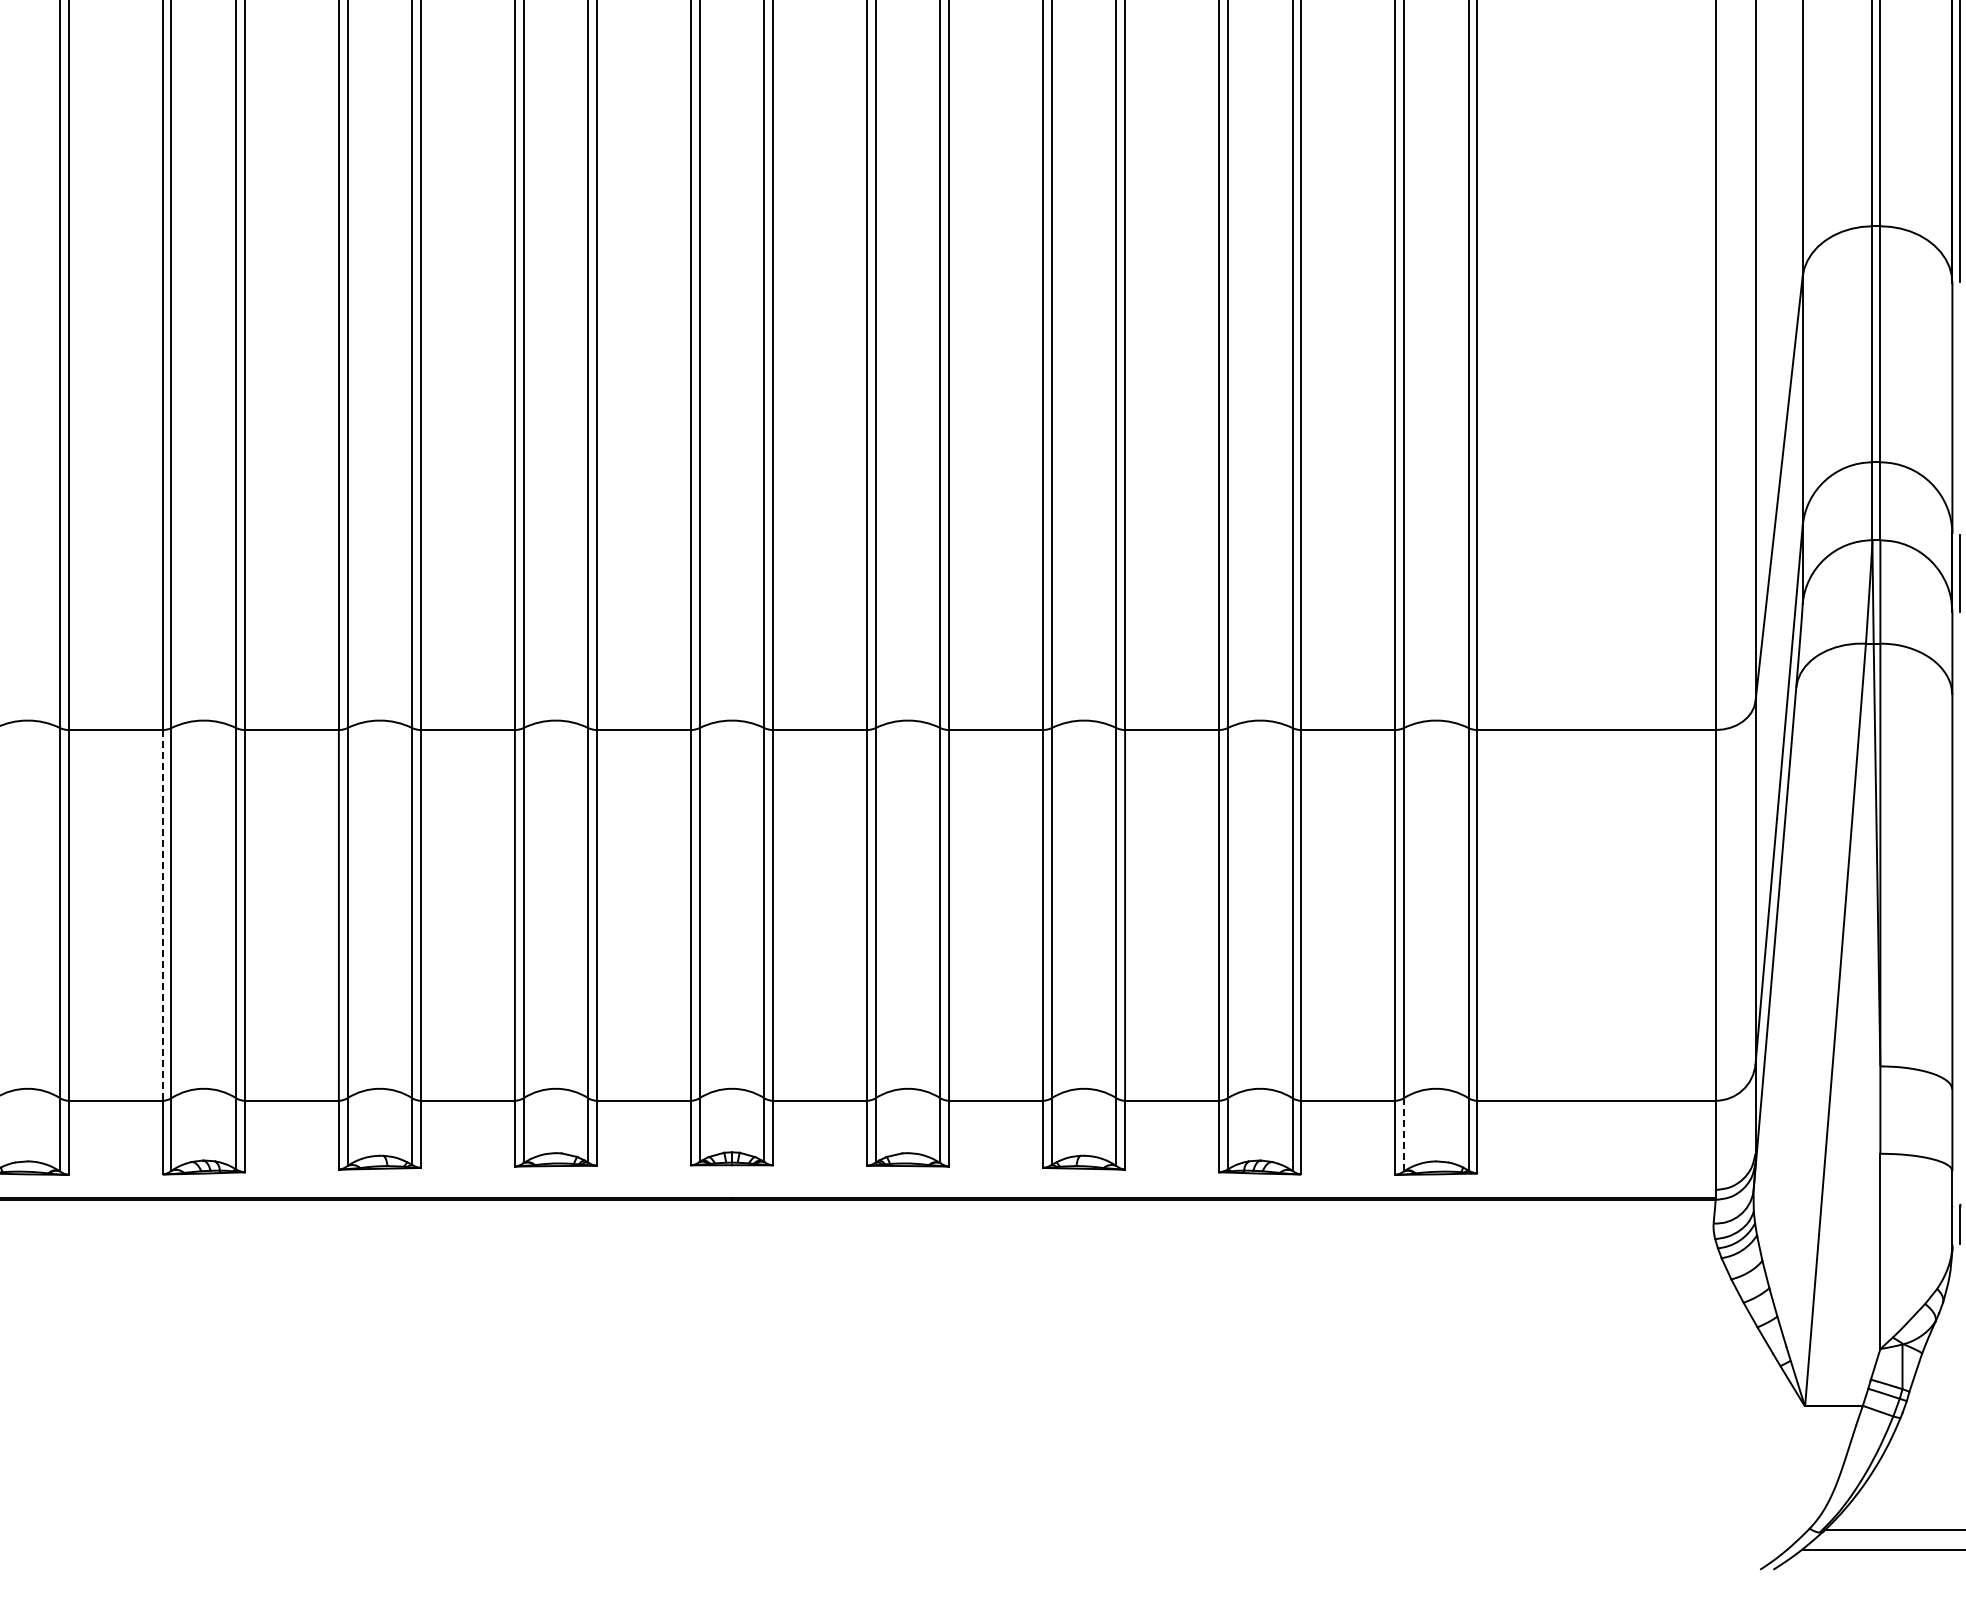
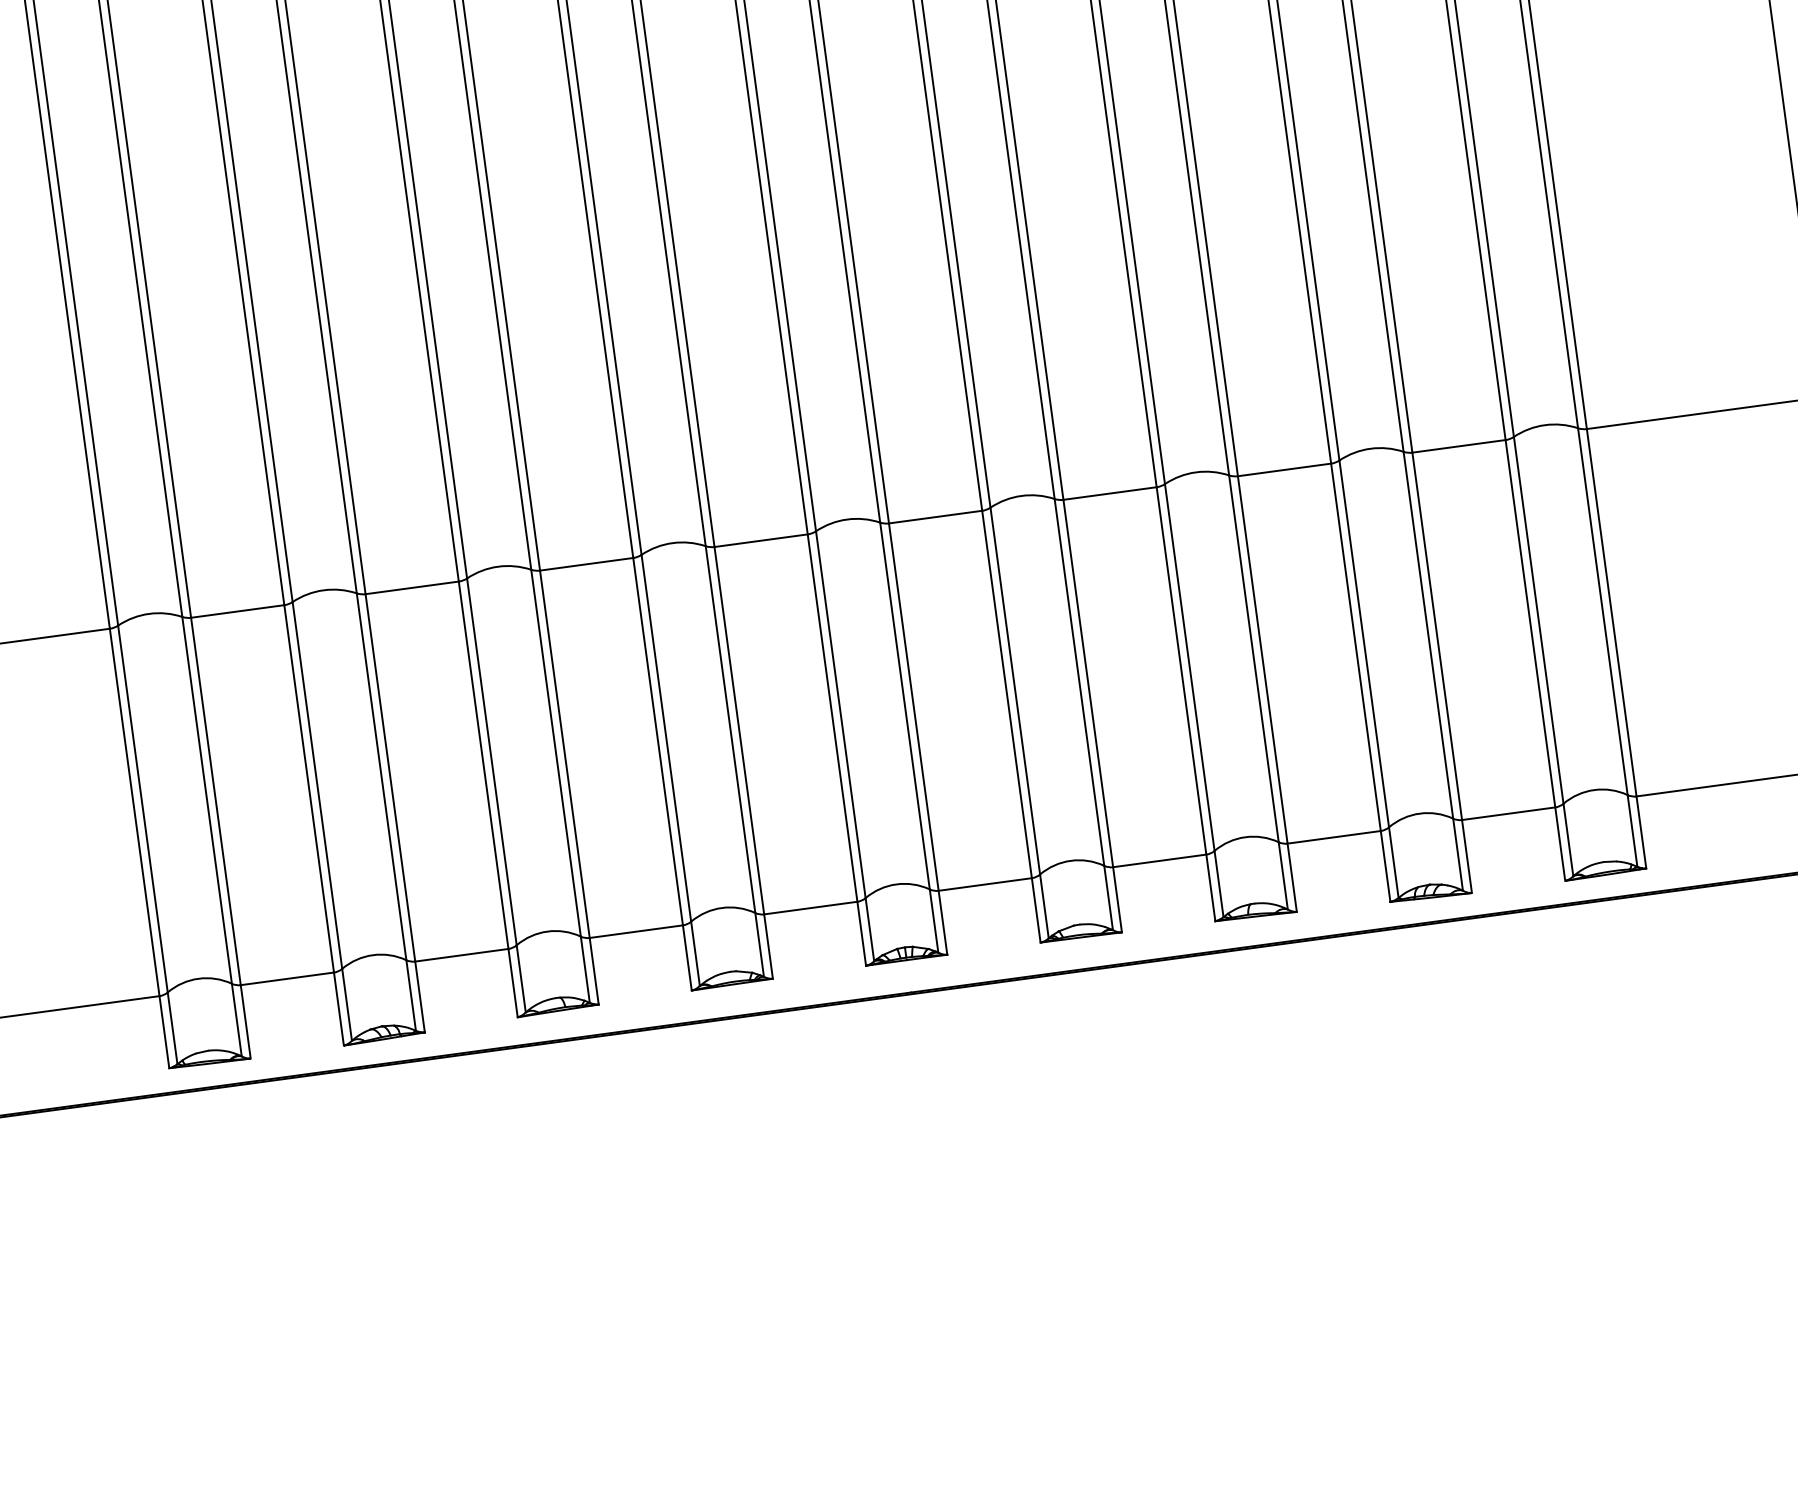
line: (162, 915) -> (308, 789), dashed -> solid
line: (1403, 1134) -> (1568, 839), dashed -> solid

